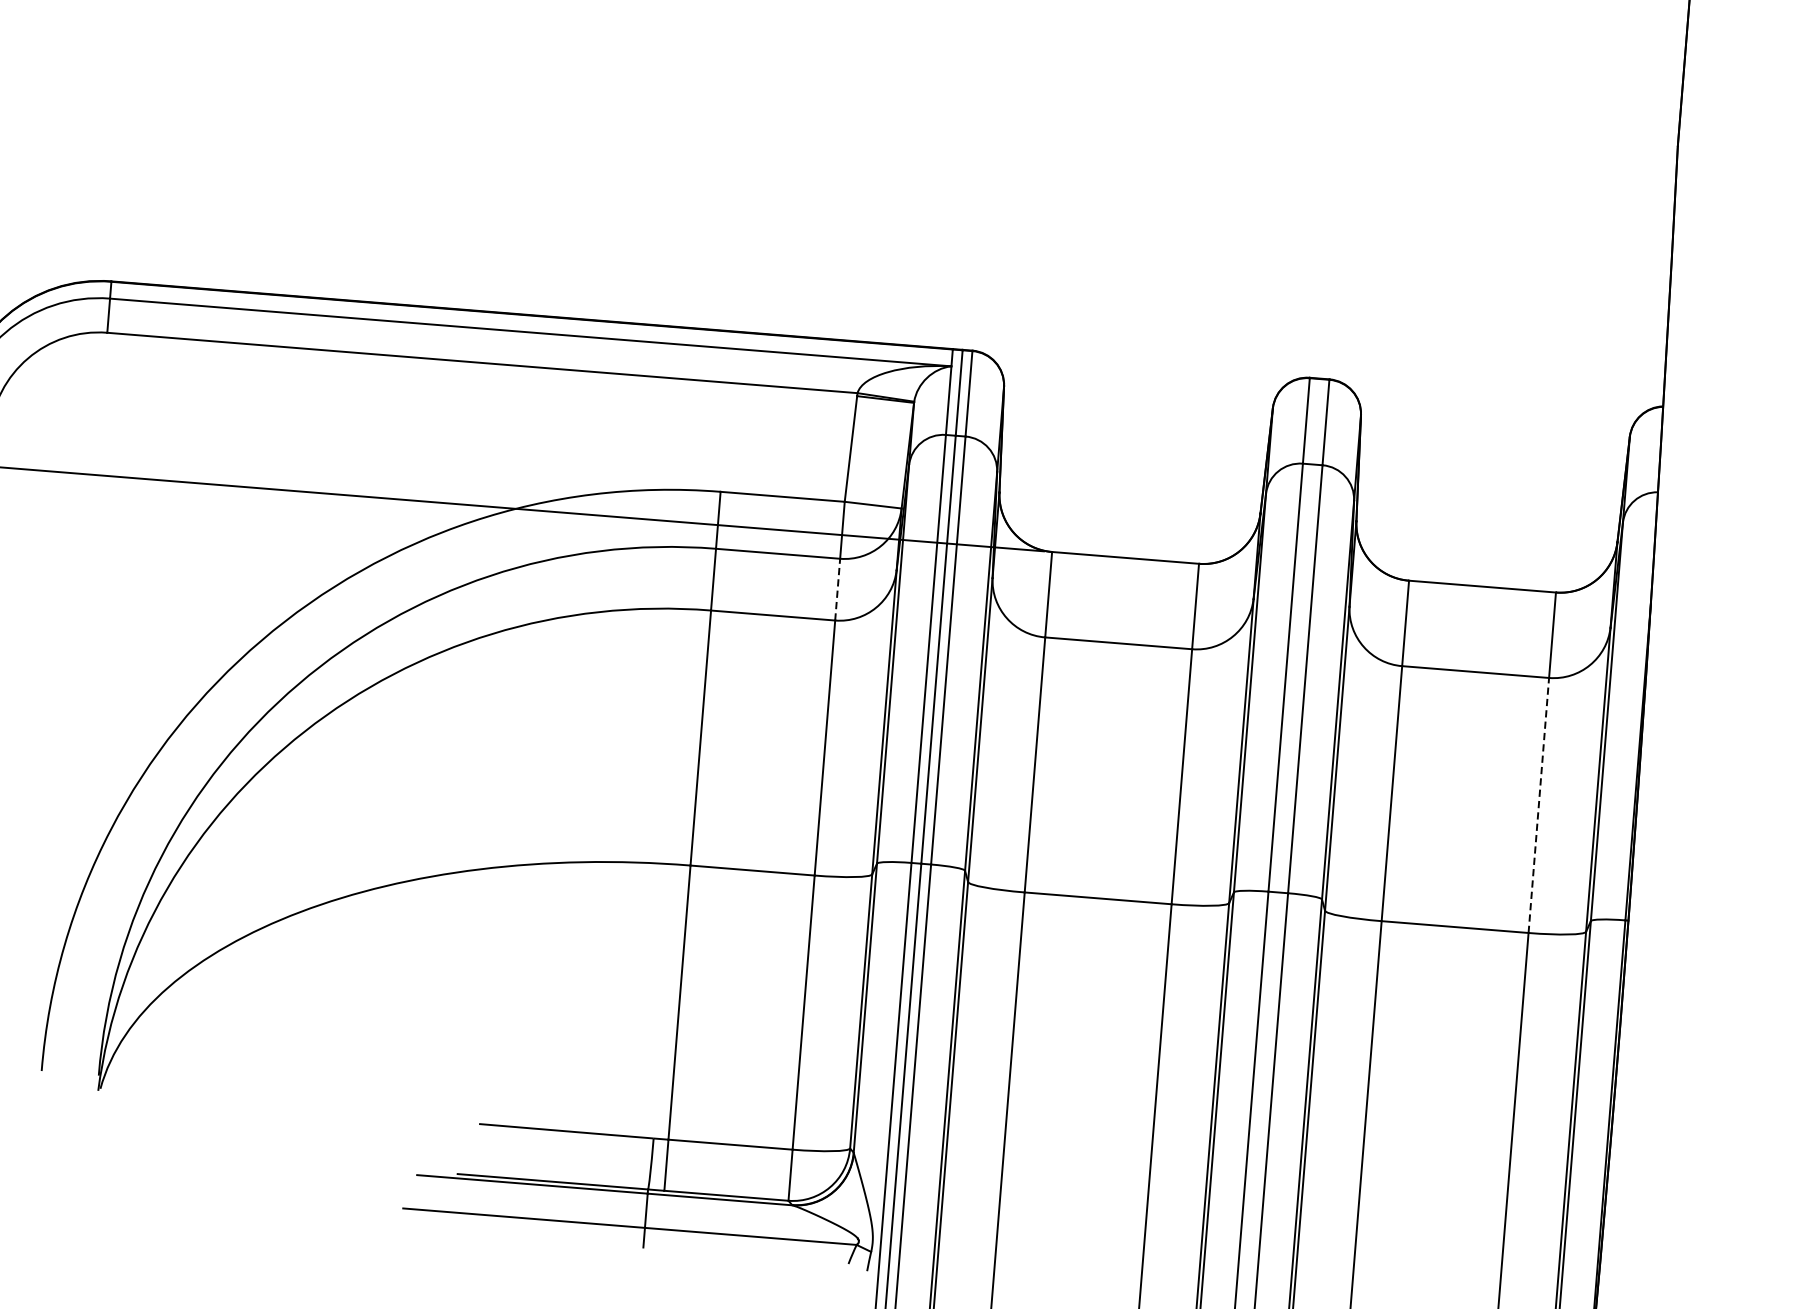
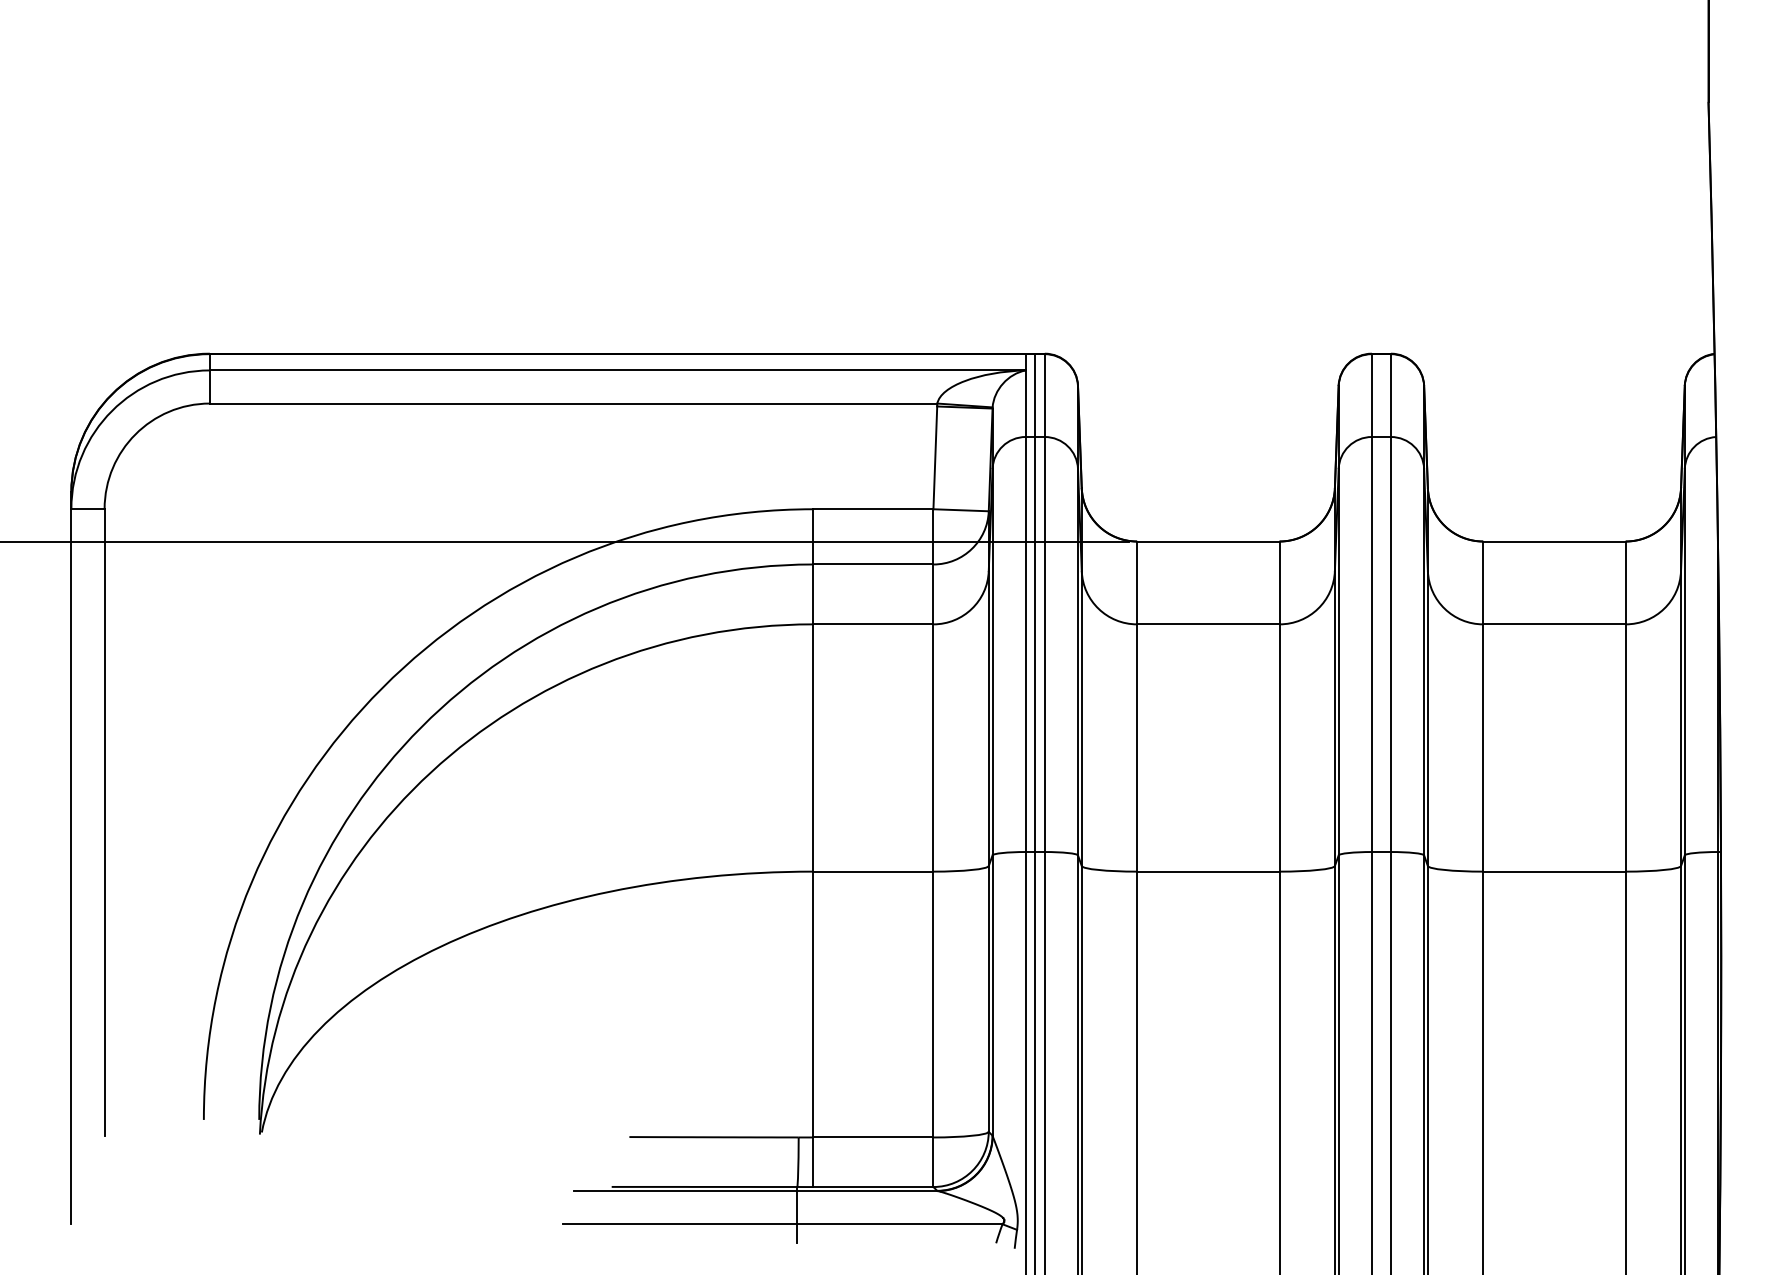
line: (837, 589) -> (933, 594), dashed -> solid
line: (1538, 805) -> (1625, 748), dashed -> solid

